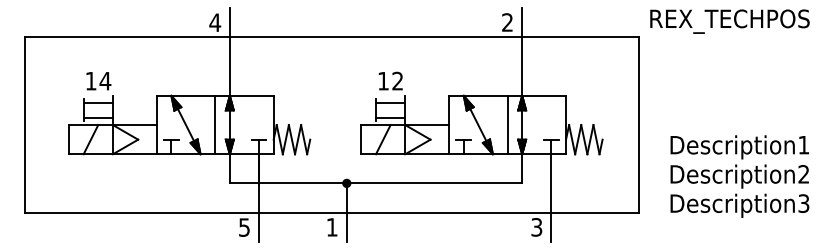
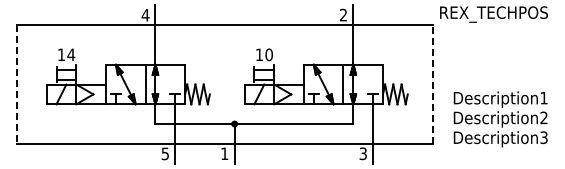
text: (396, 80) -> (268, 54), 12 -> 10
line: (639, 125) -> (432, 84), solid -> dashed
line: (24, 126) -> (16, 85), solid -> dashed

